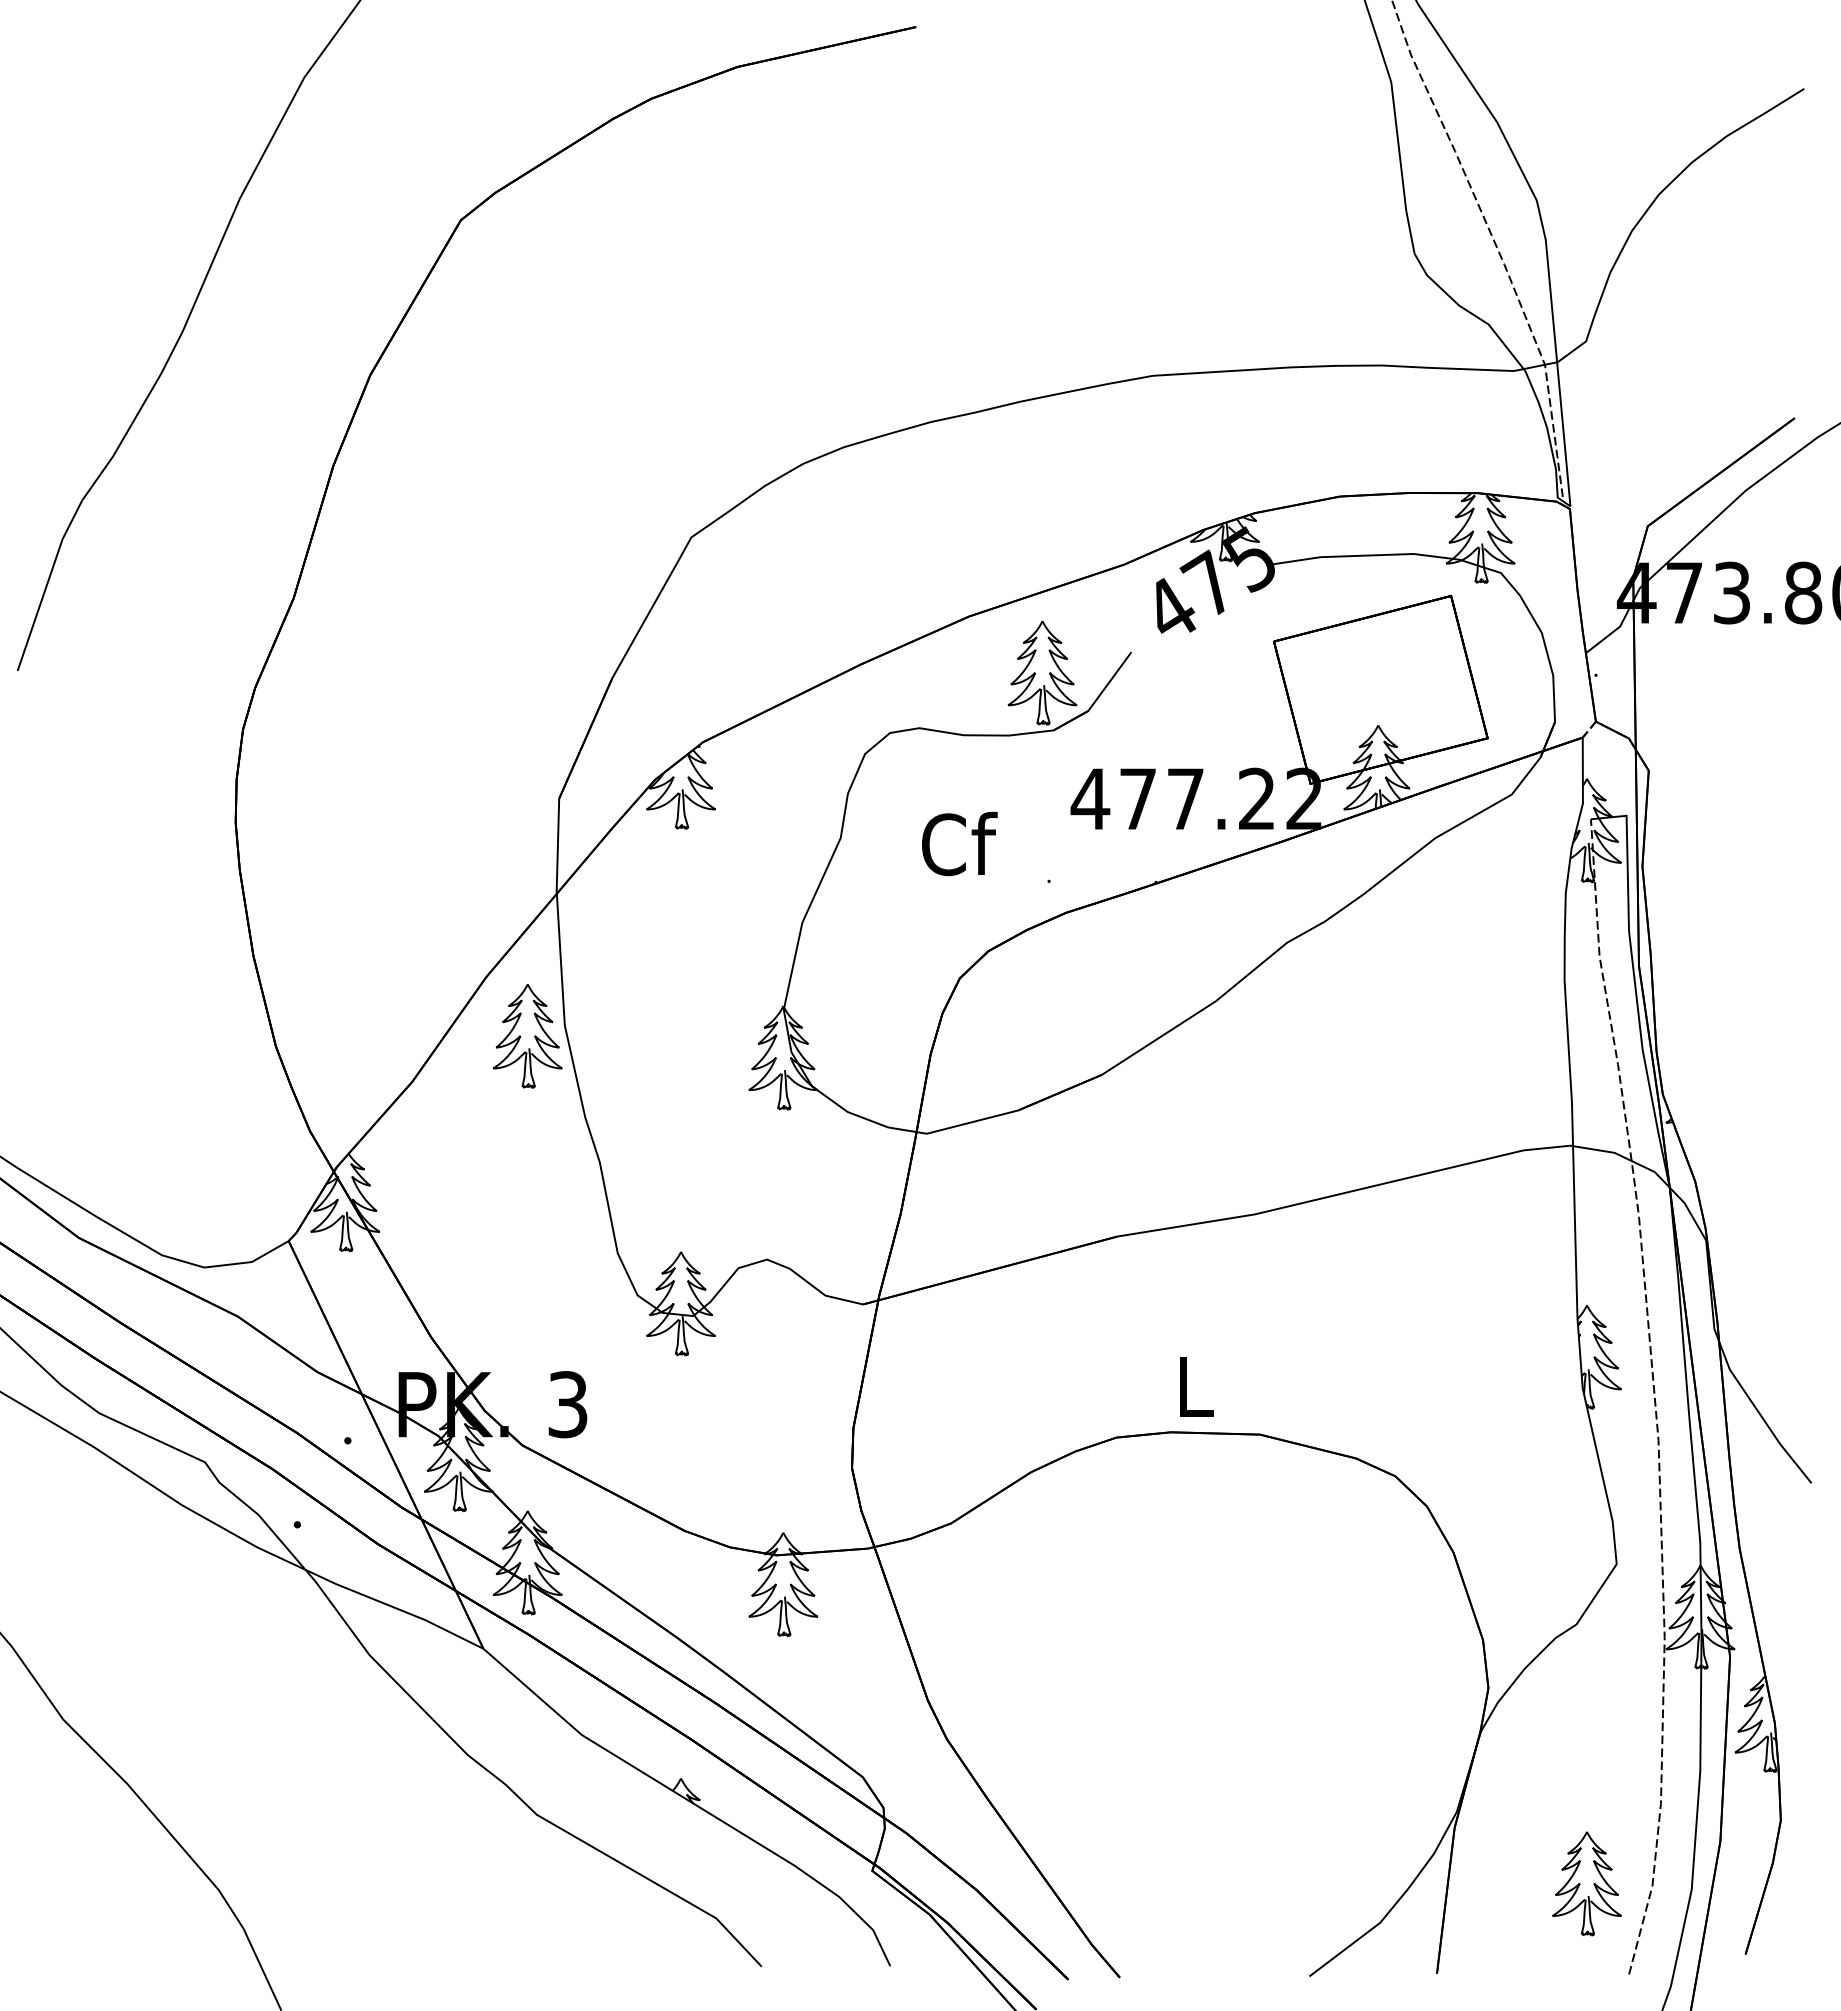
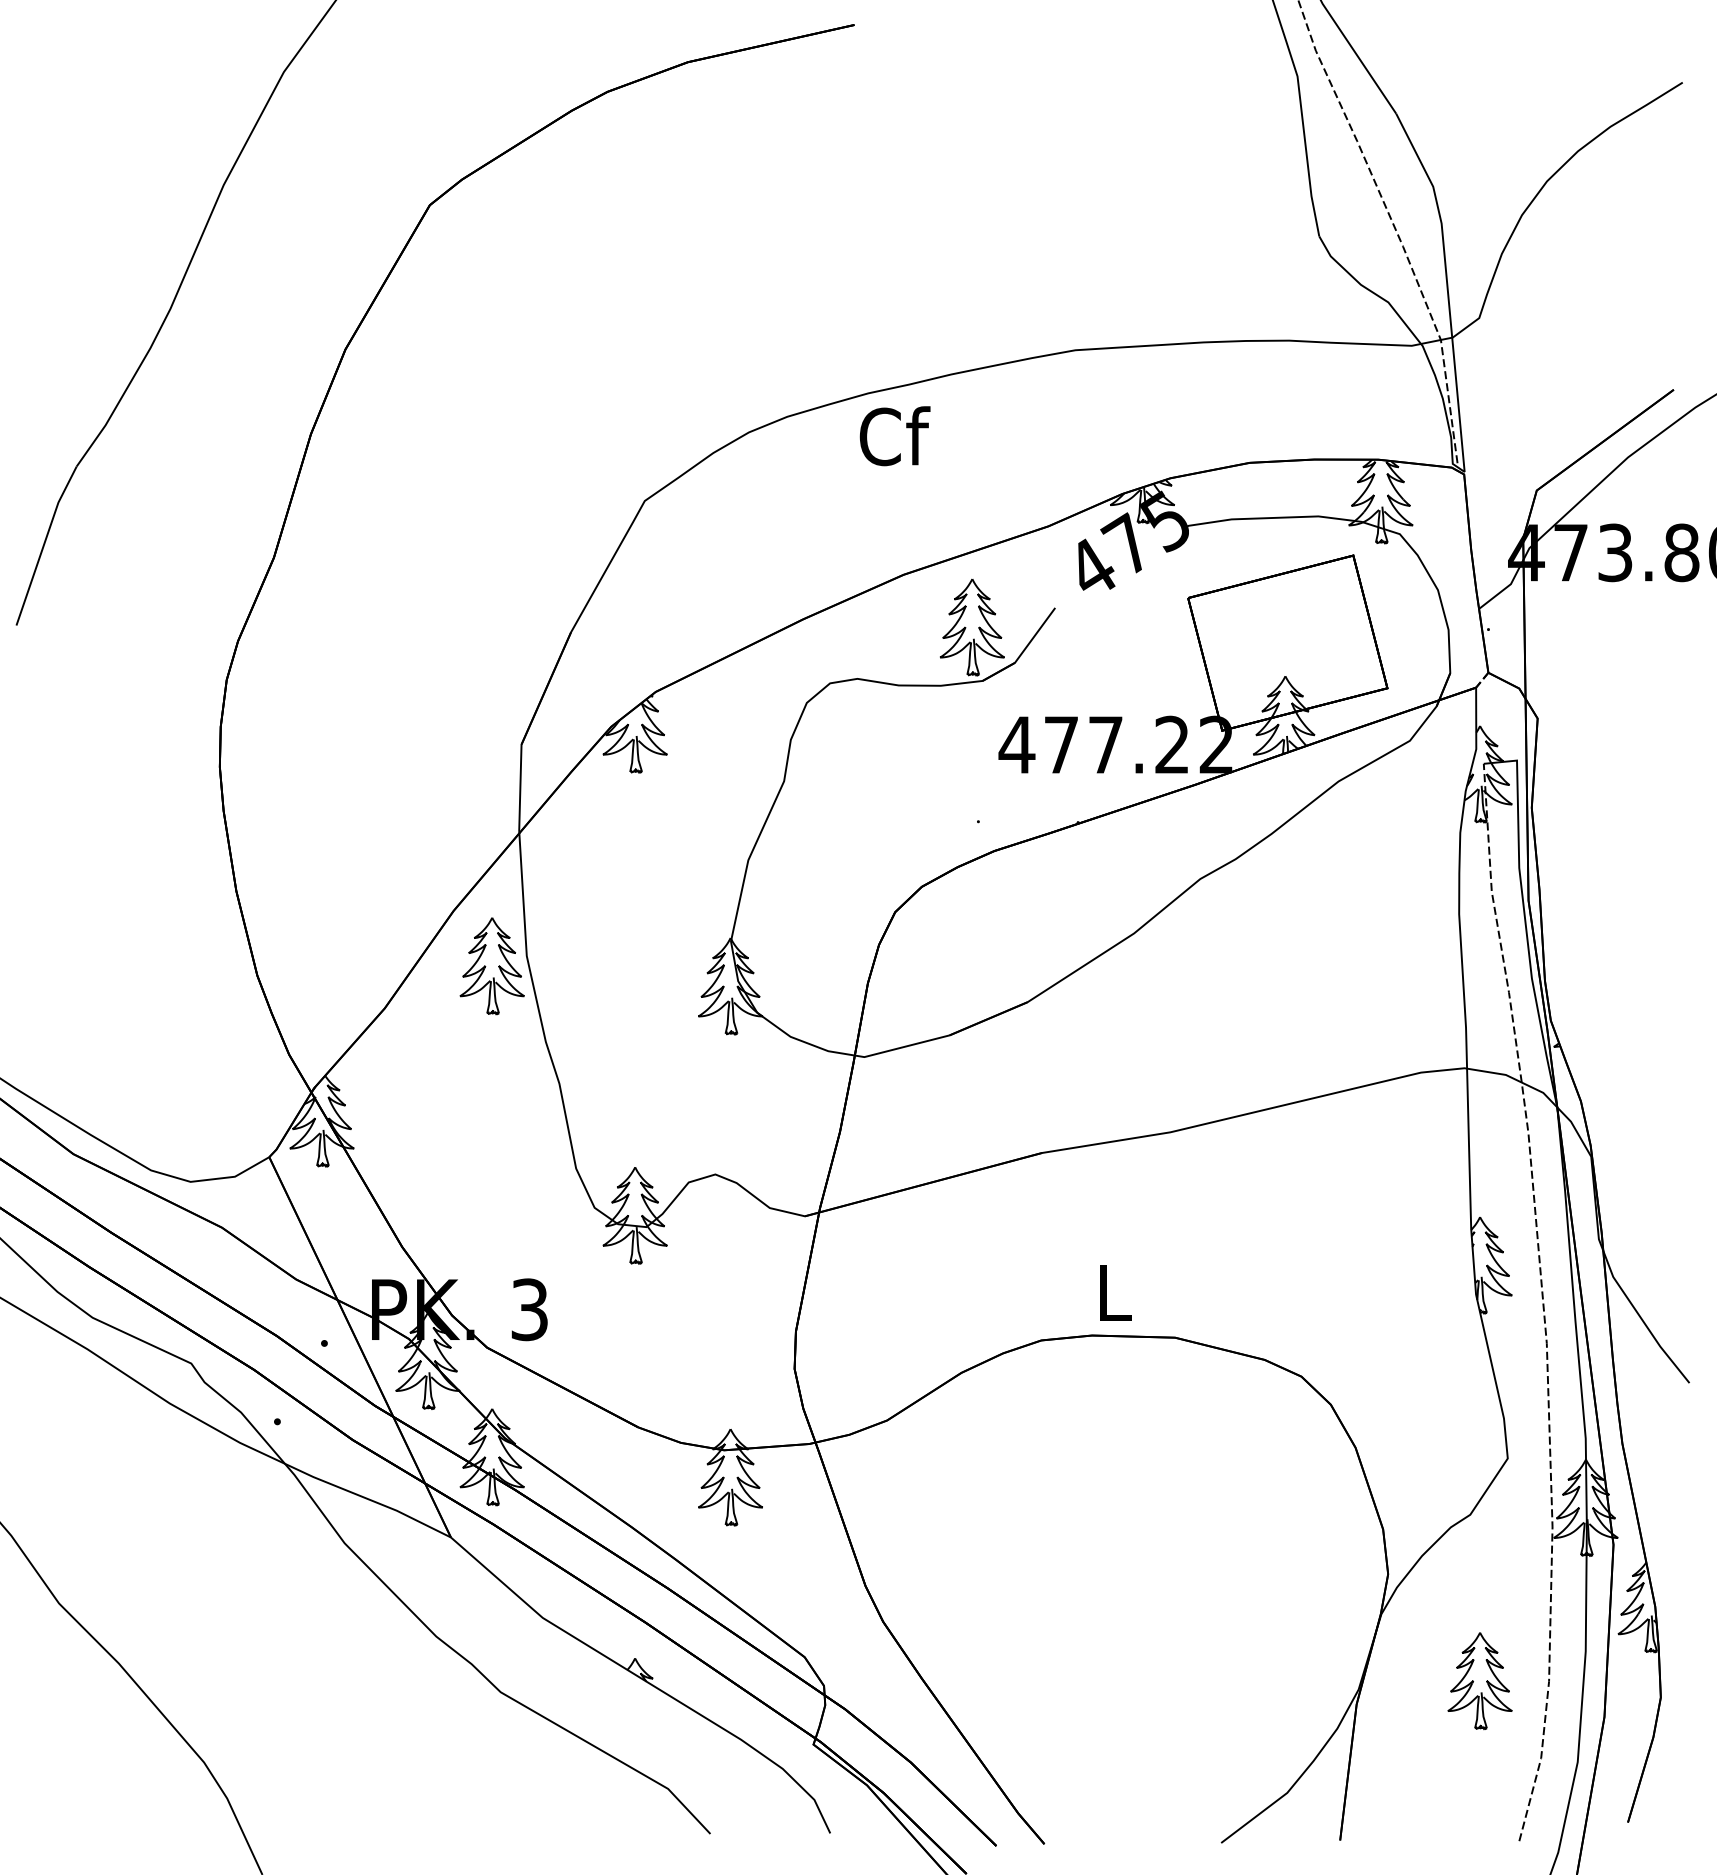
text: (959, 843) -> (894, 435), moved
part: (1586, 1883) -> (1479, 1680), moved

